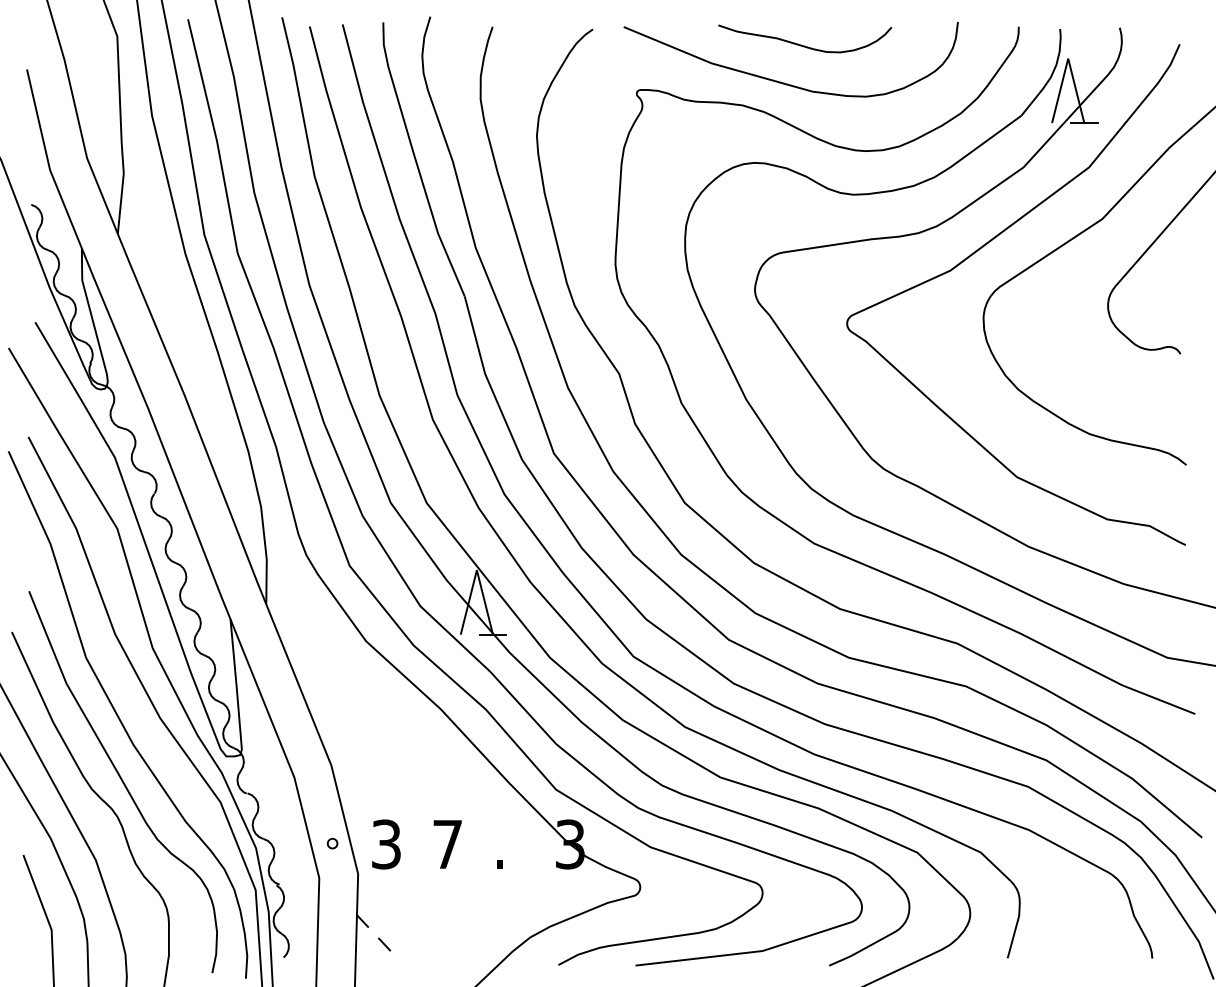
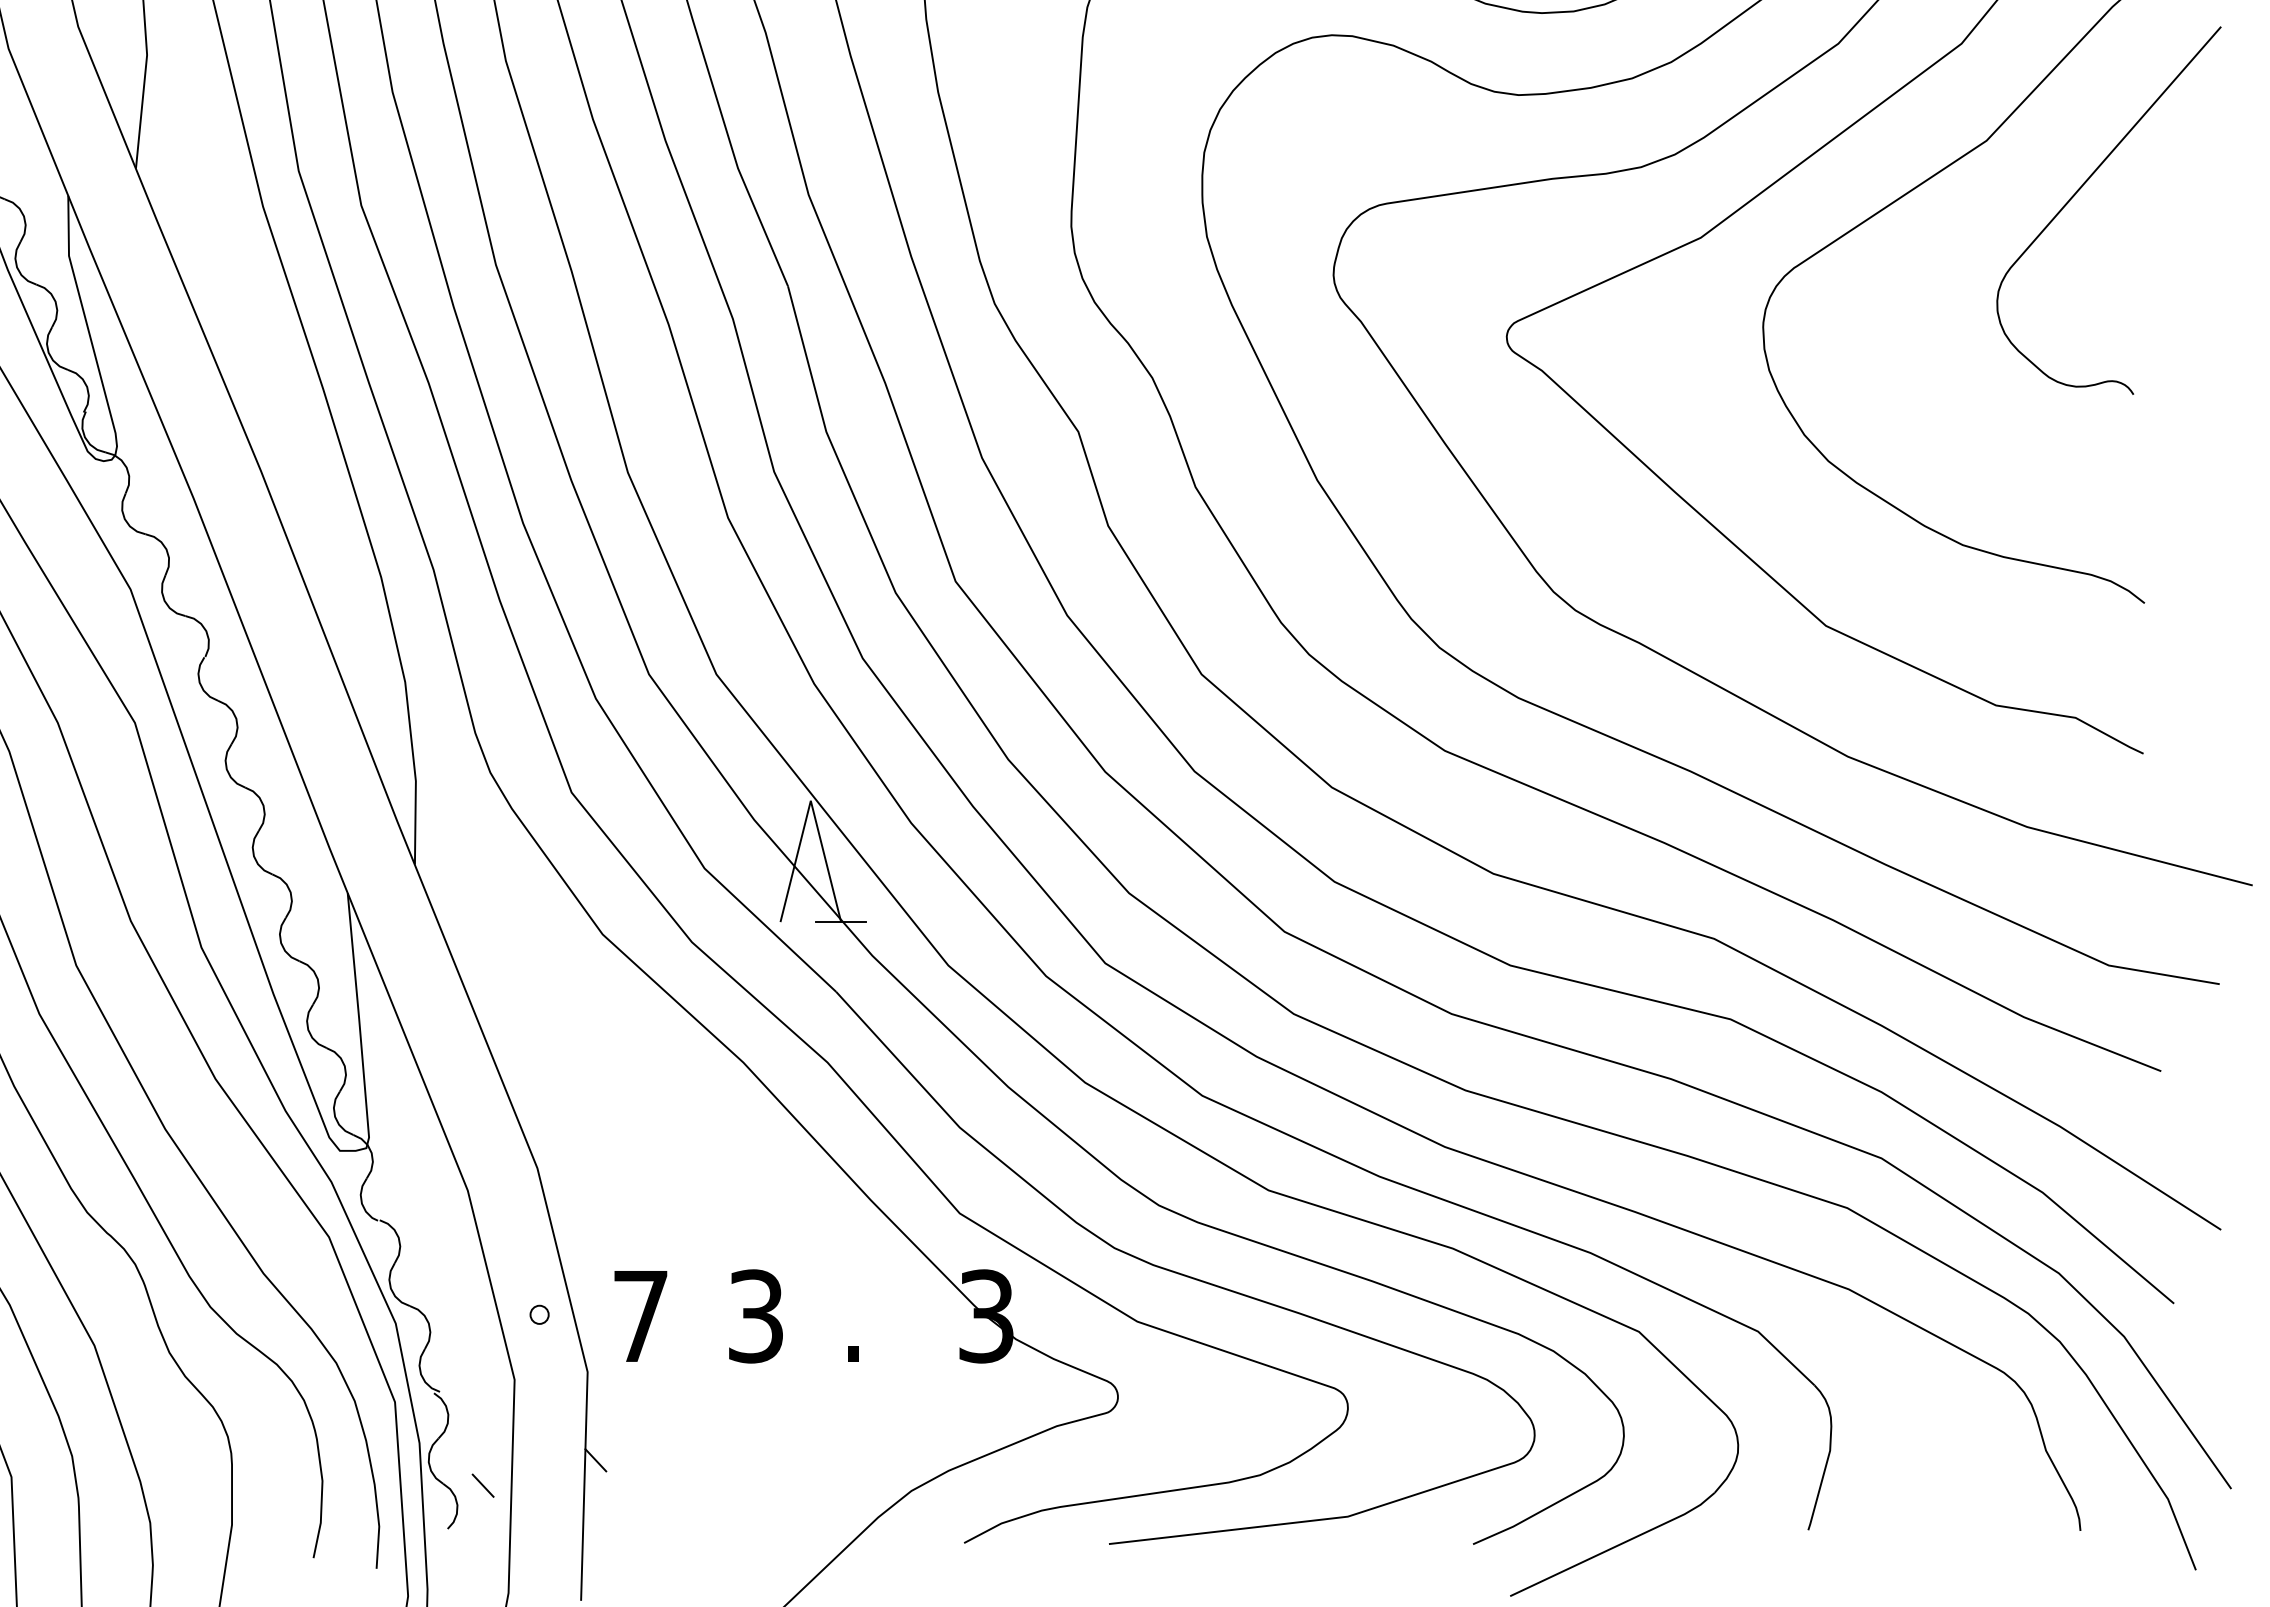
text: (386, 844) -> (640, 1316), 3 -> 7
text: (447, 844) -> (755, 1316), 7 -> 3
line: (384, 944) -> (483, 1485), moved

